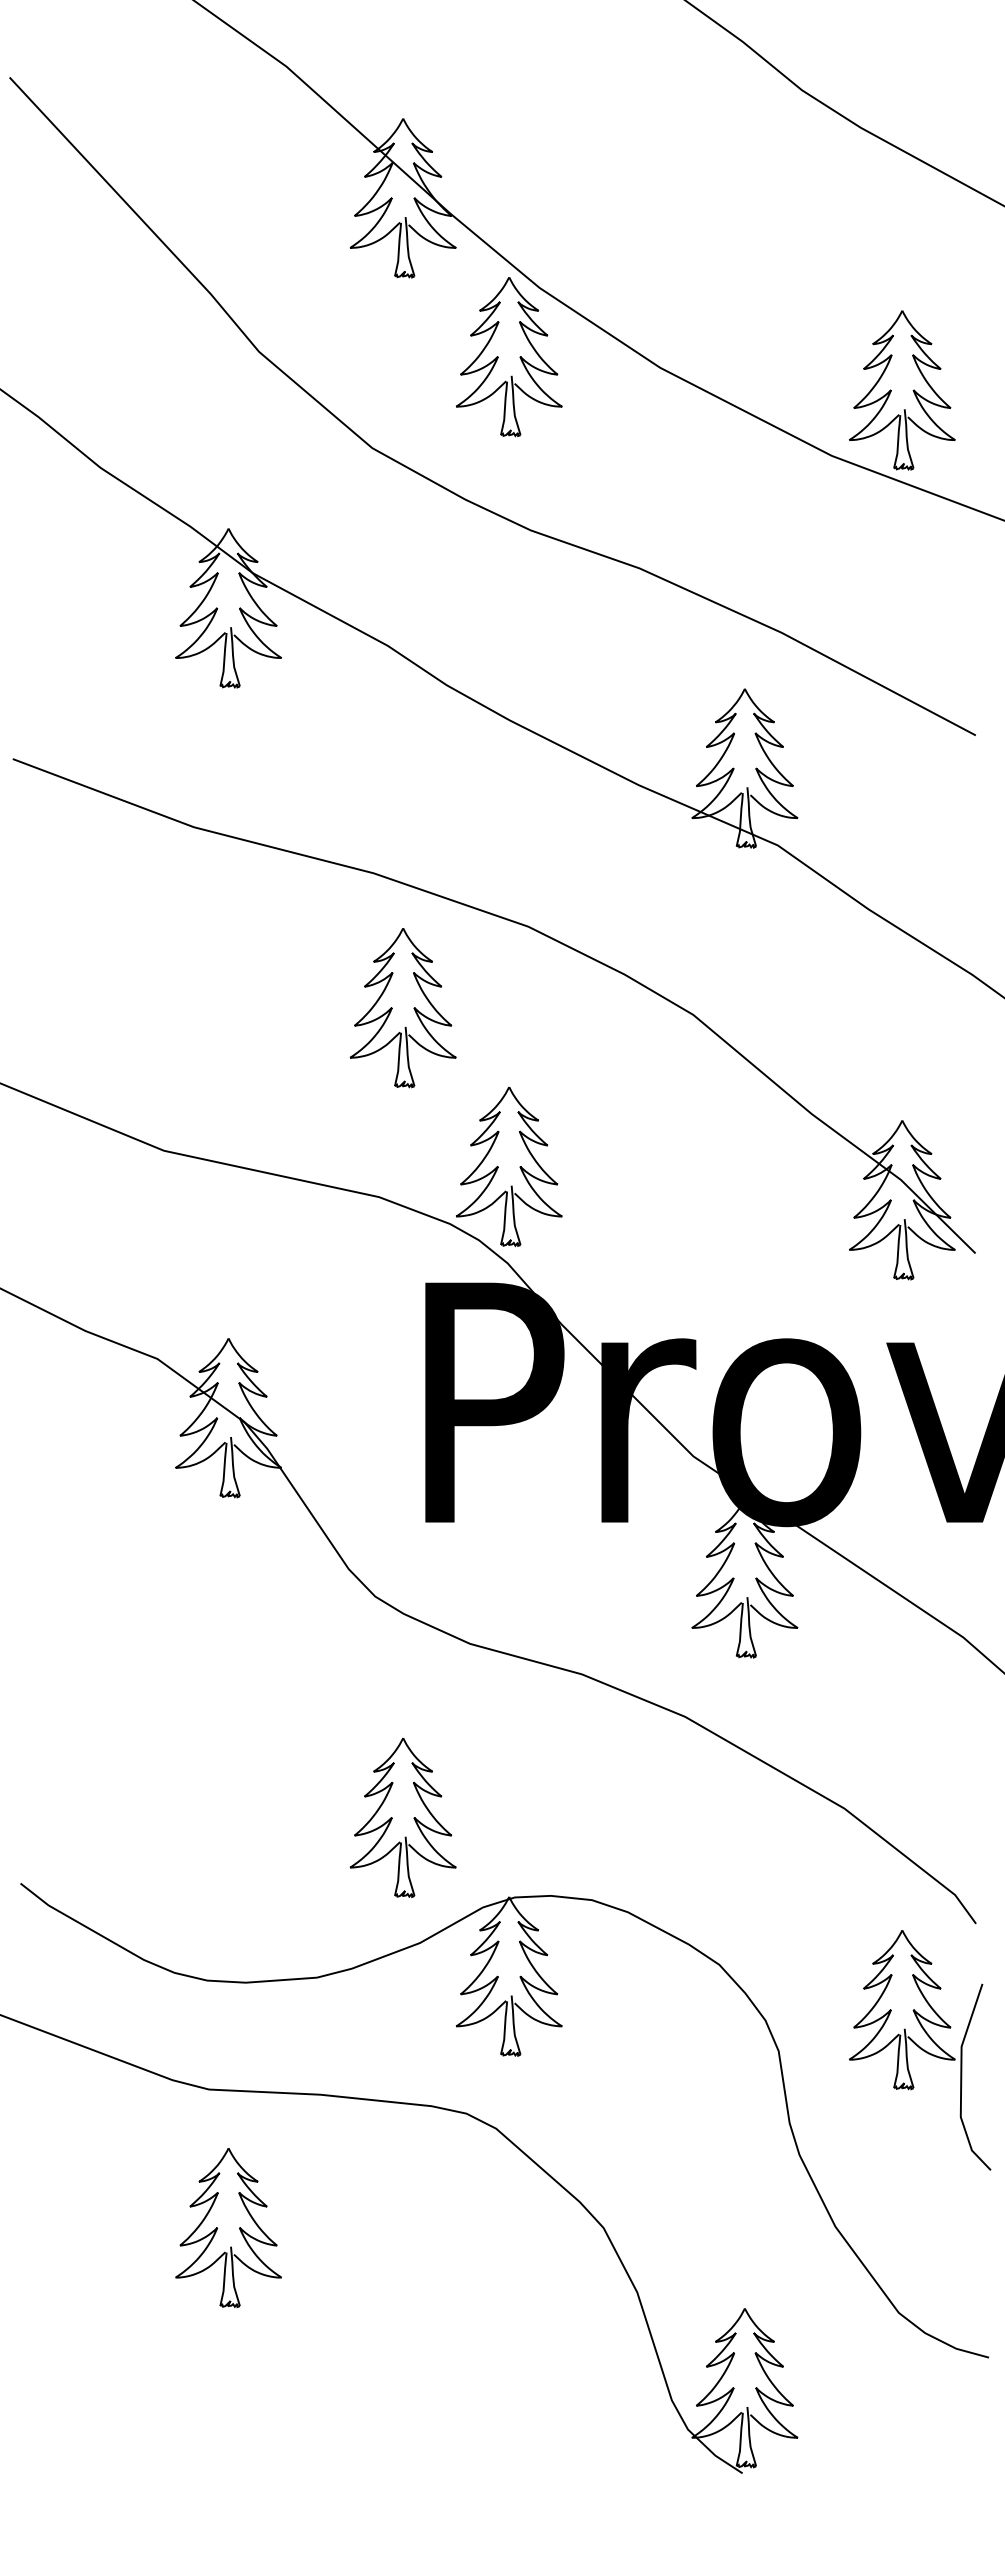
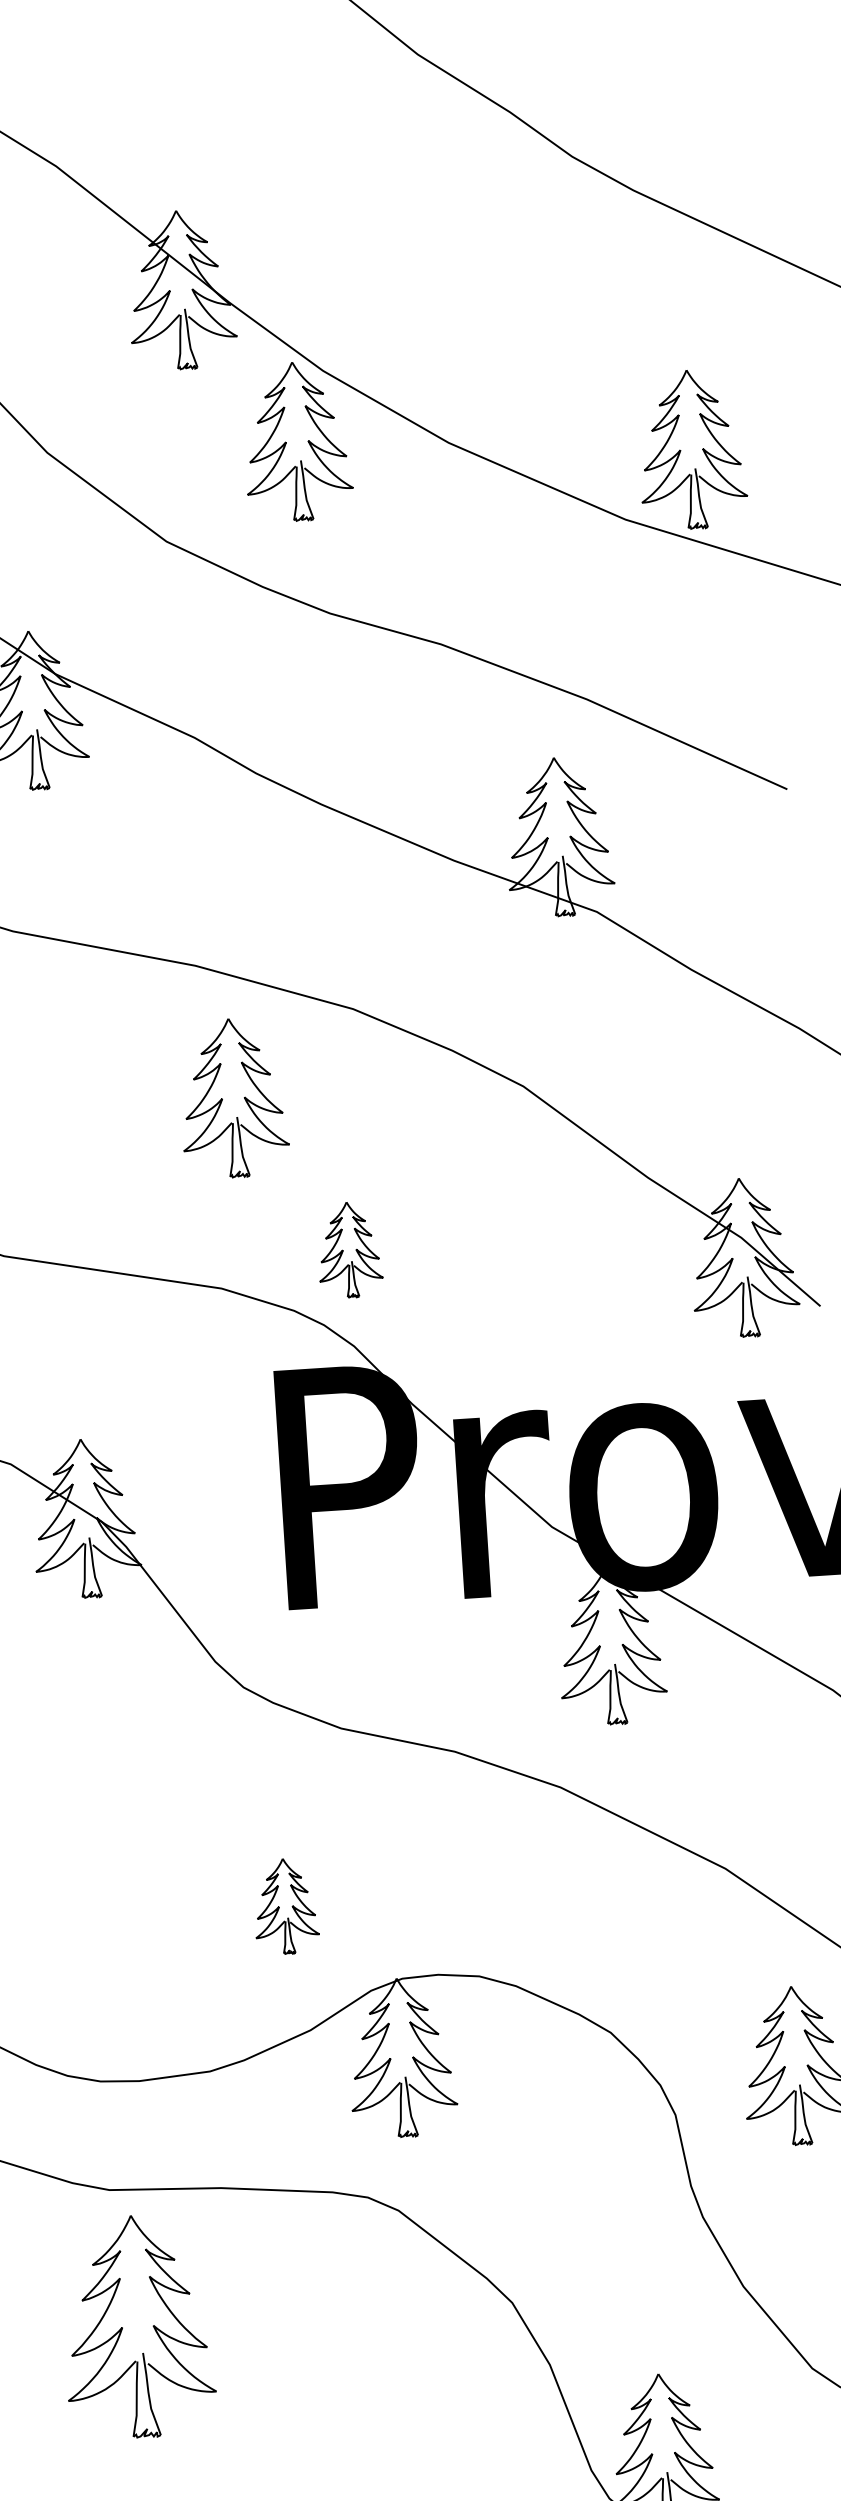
part: (509, 1166) -> (349, 1249), size x0.6
part: (403, 1817) -> (286, 1906), size x0.6
part: (228, 2227) -> (137, 2326), size x1.4

